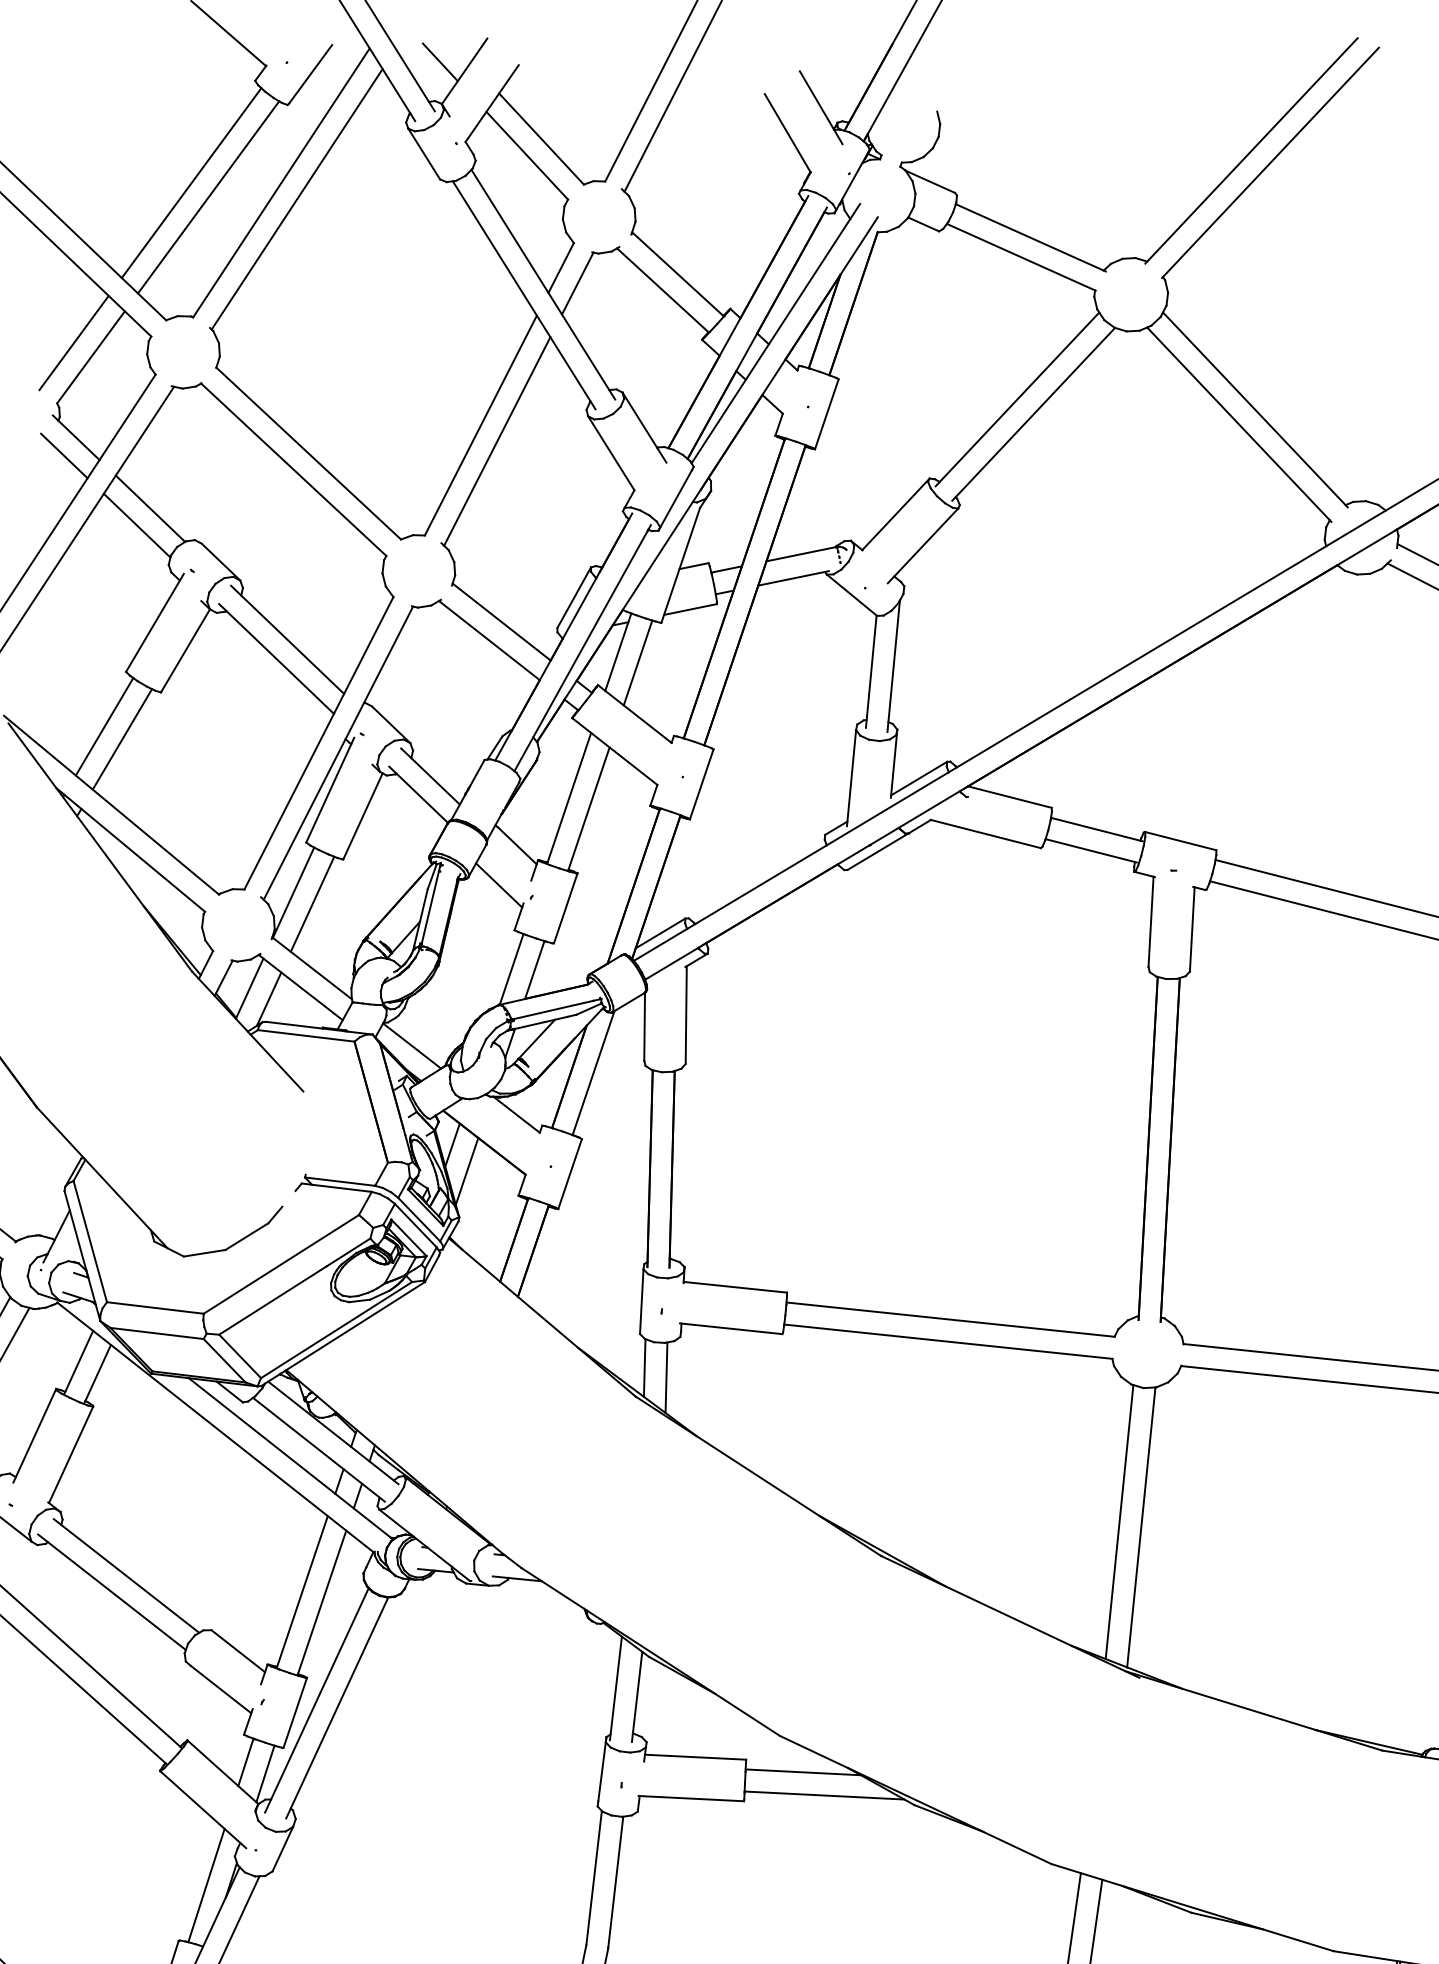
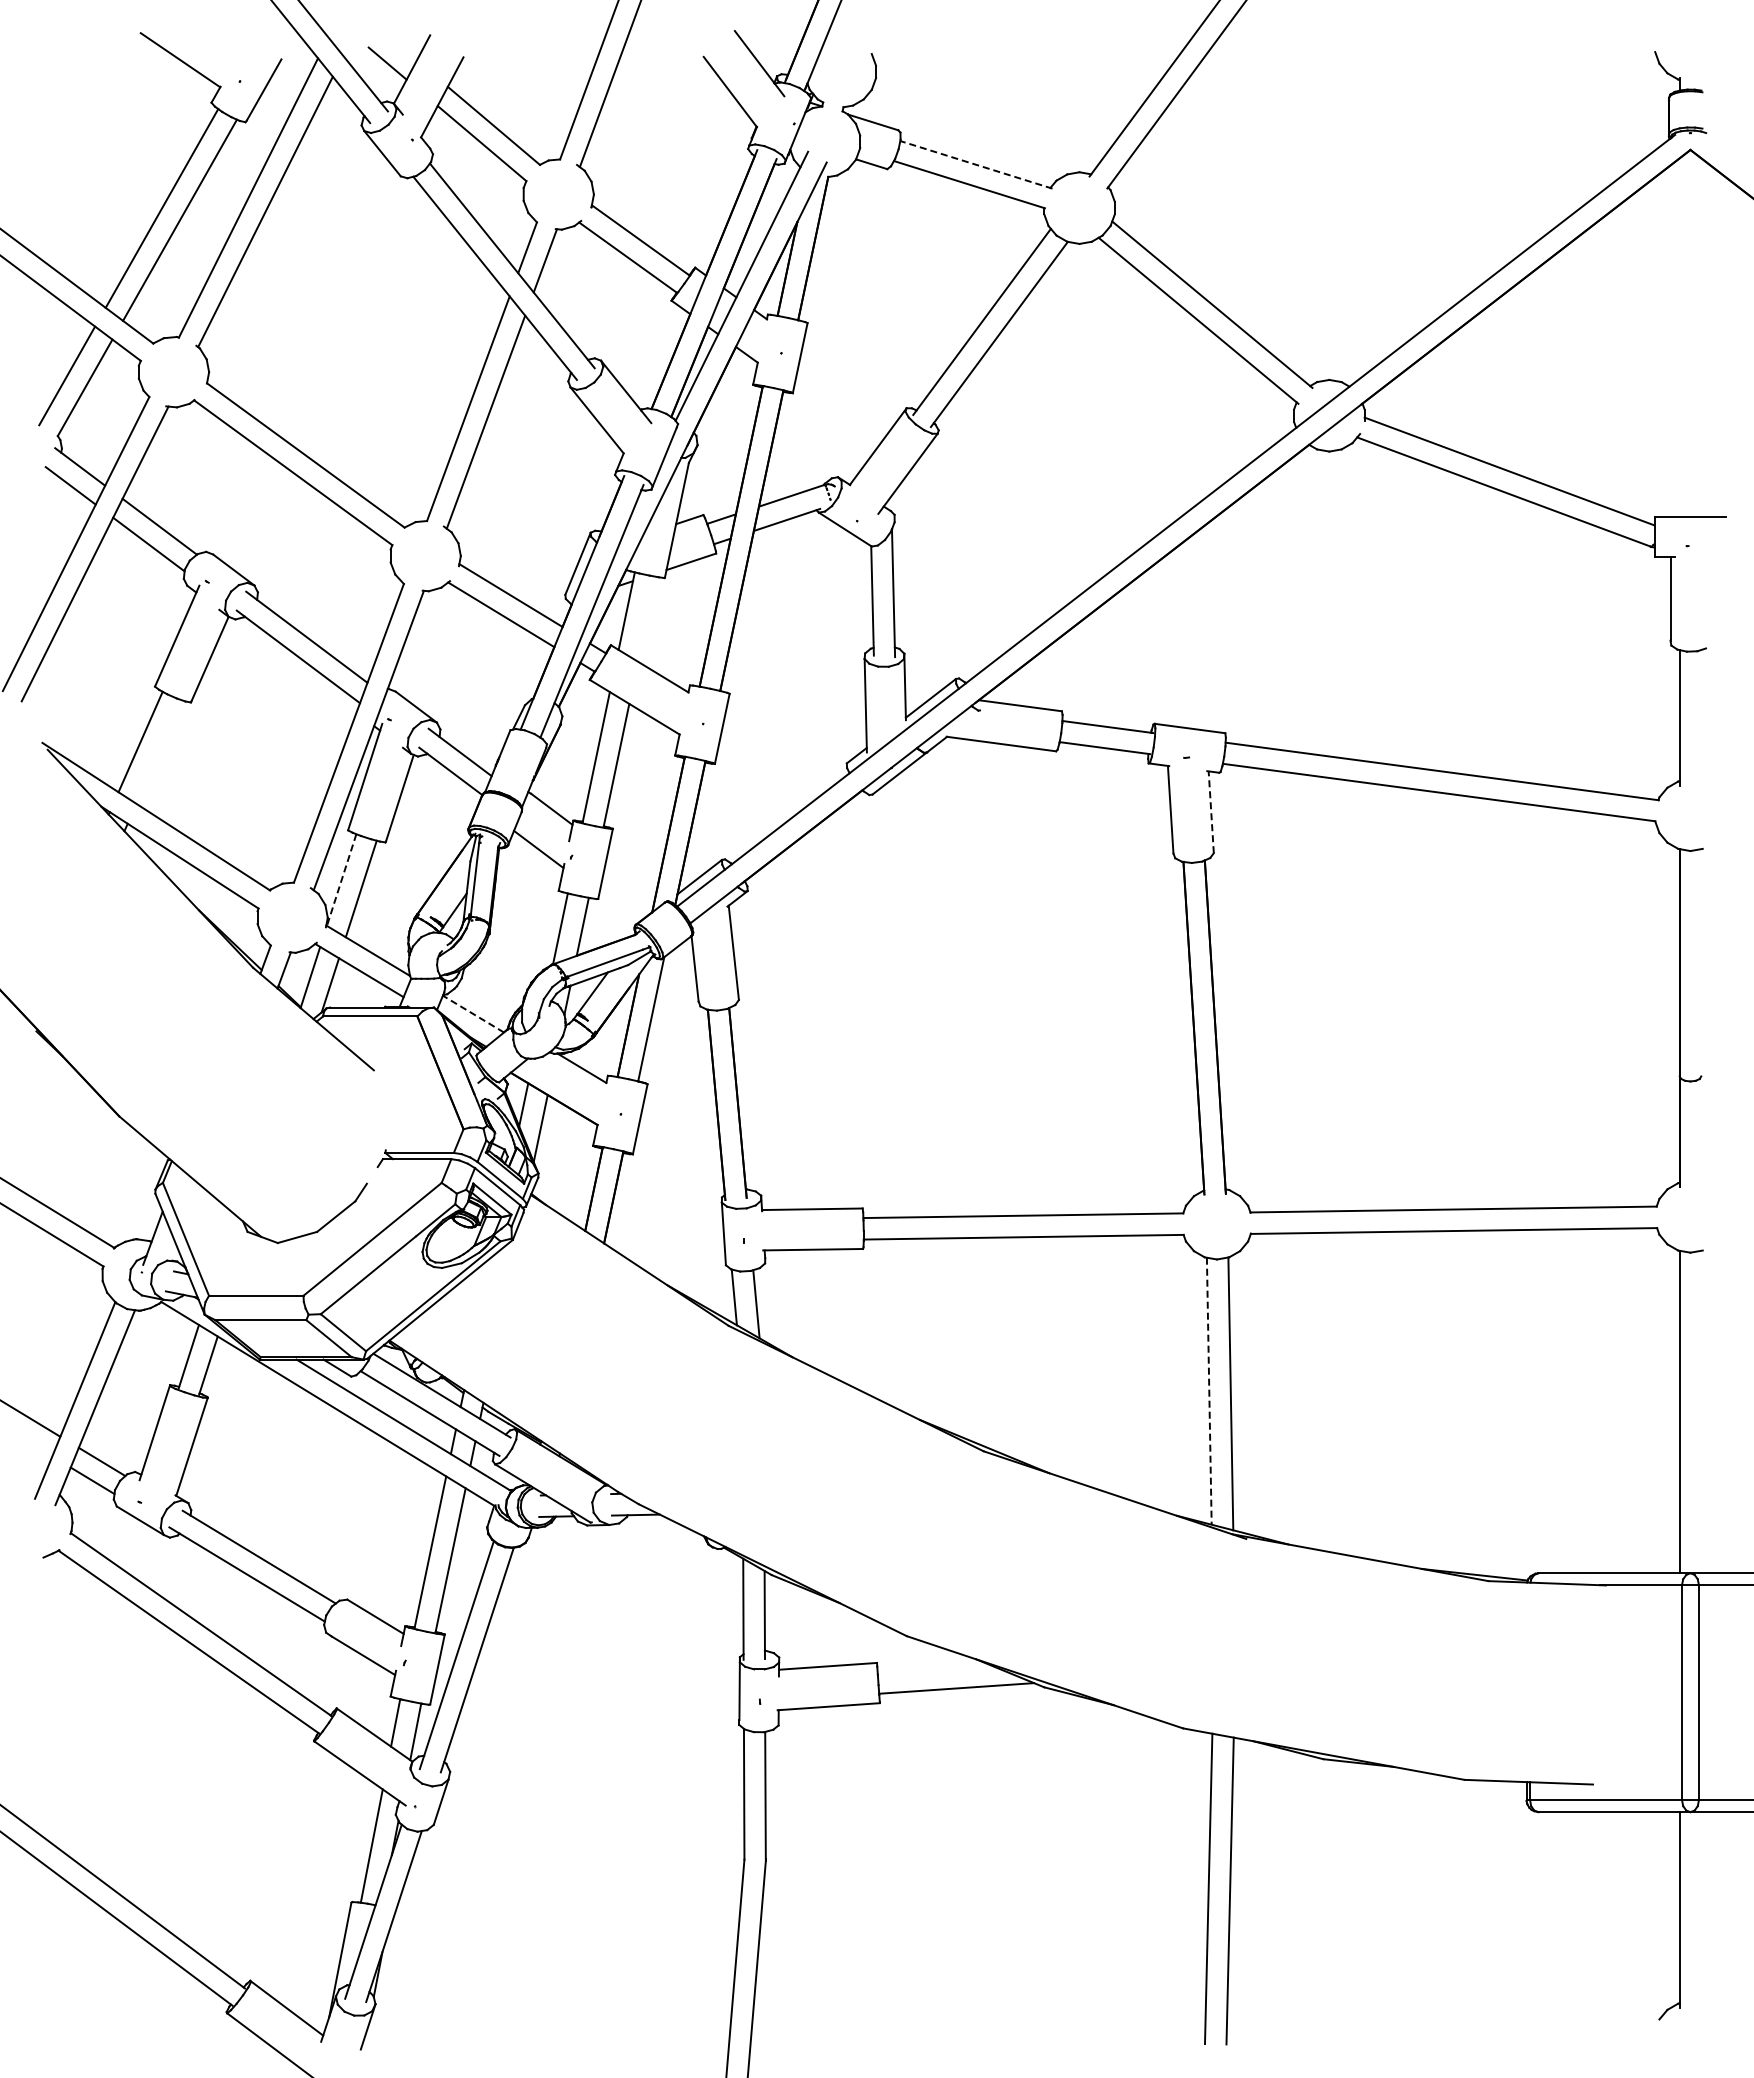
line: (1030, 237) -> (976, 164), solid -> dashed
line: (637, 662) -> (646, 618), removed
line: (122, 738) -> (159, 751), removed
line: (293, 893) -> (341, 880), solid -> dashed
line: (1192, 929) -> (1211, 812), solid -> dashed
line: (412, 1046) -> (473, 1014), solid -> dashed
line: (1119, 1522) -> (1209, 1391), solid -> dashed
line: (803, 1772) -> (933, 1668), removed

